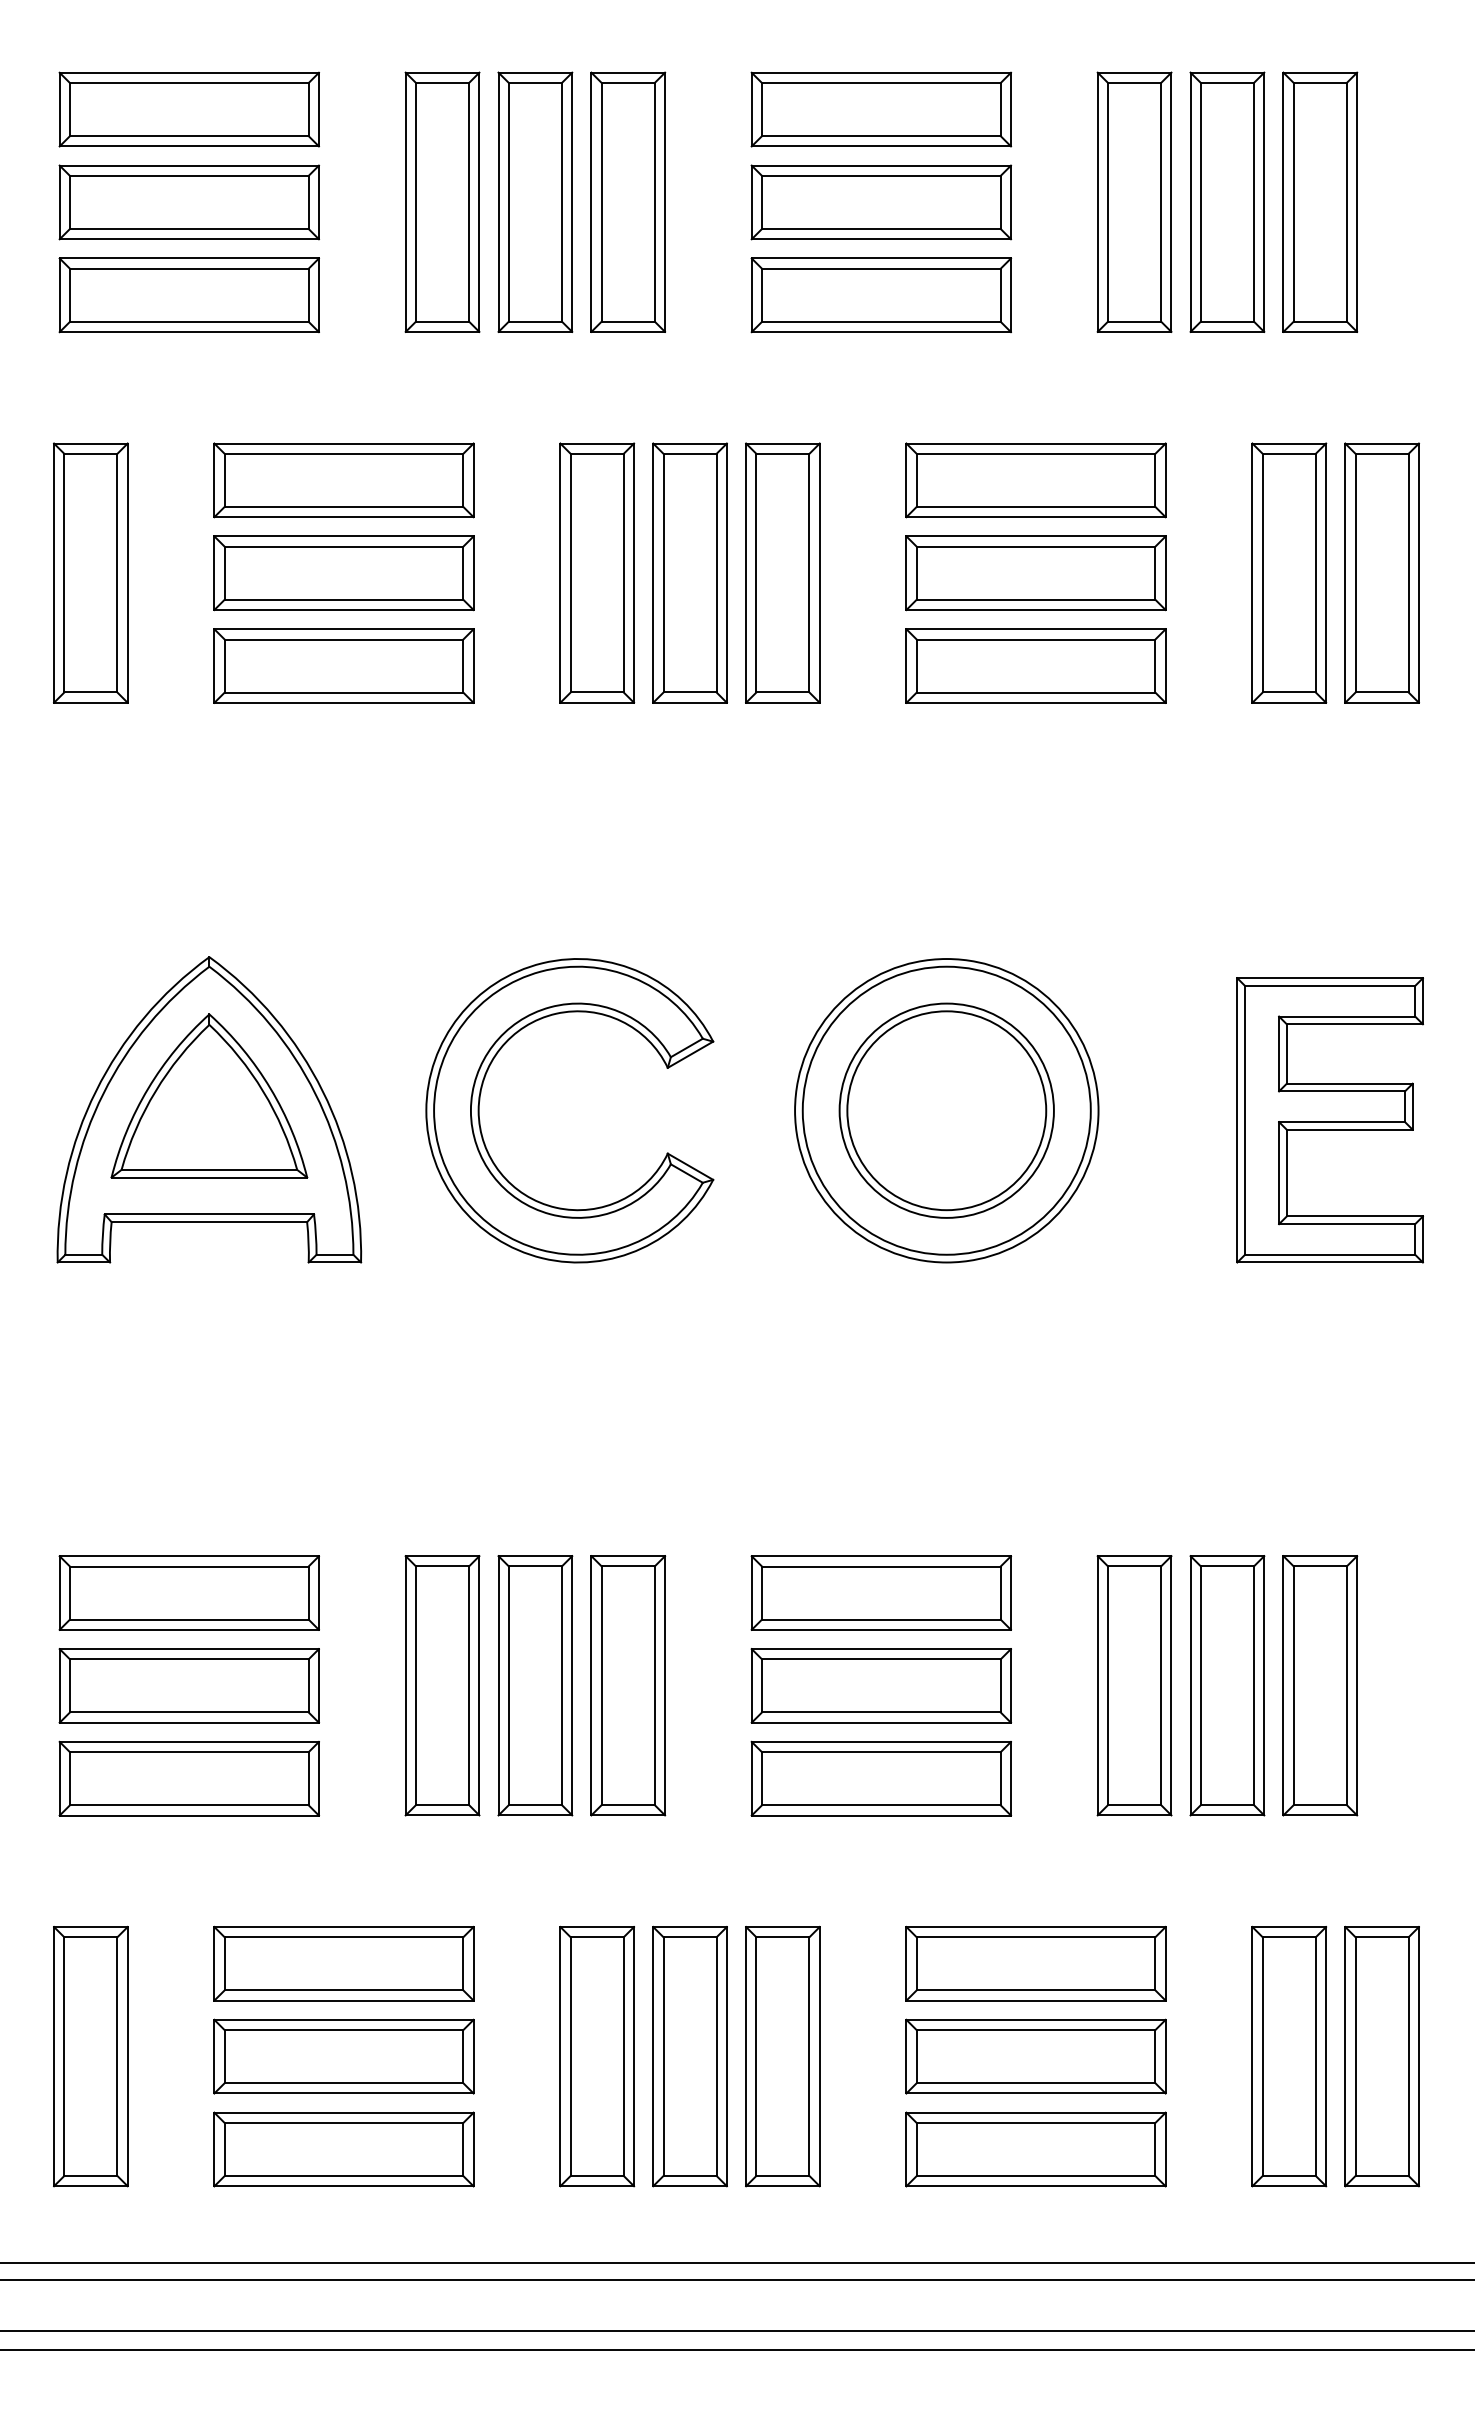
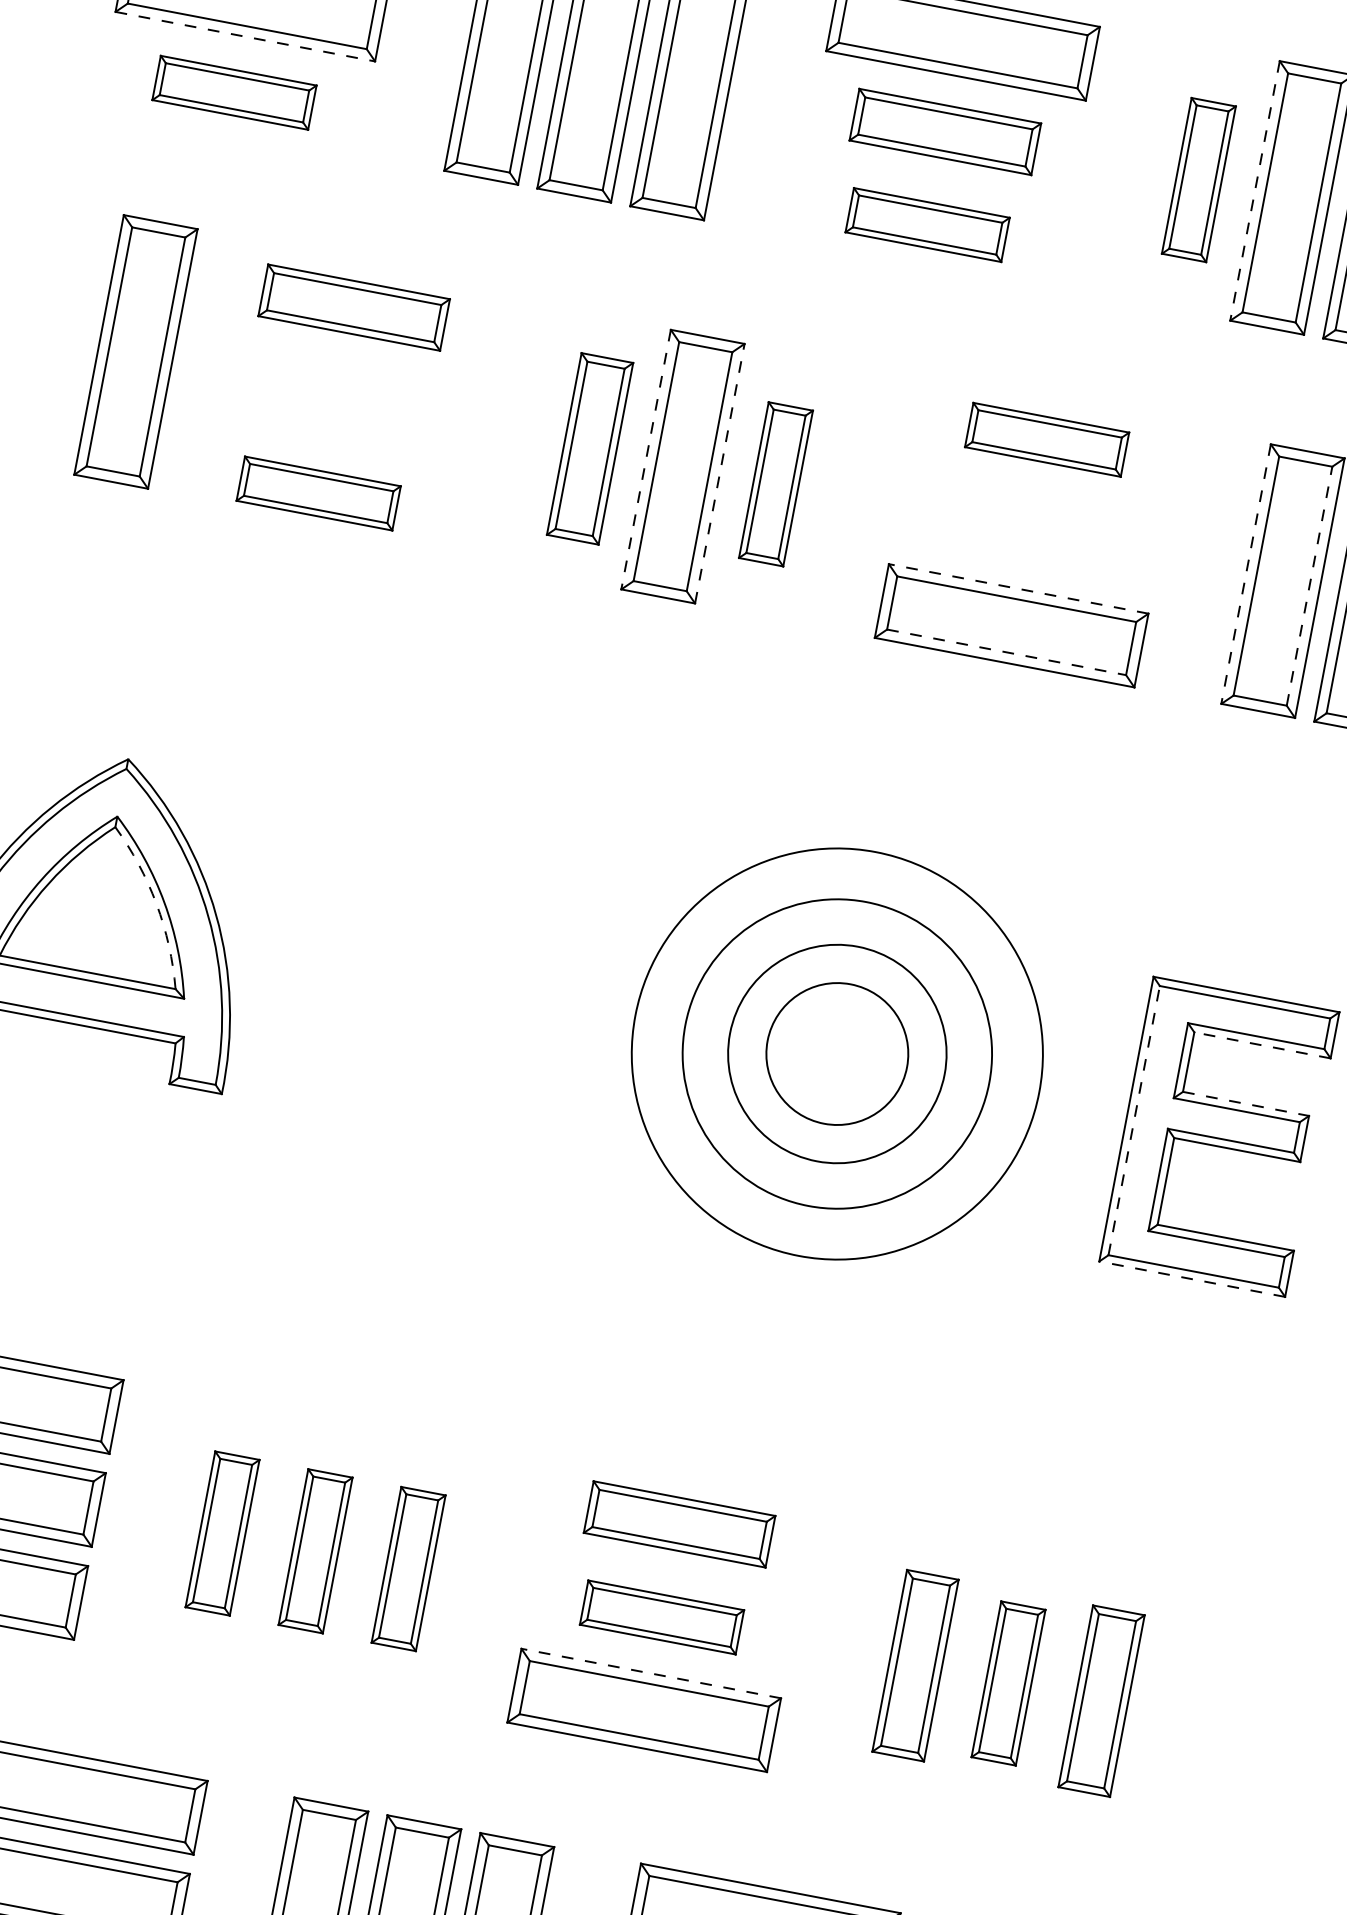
part: (1134, 201) -> (1198, 179), size x0.6
part: (881, 202) -> (945, 132), size x0.7
line: (1190, 202) -> (1254, 191), solid -> dashed
line: (189, 239) -> (245, 36), solid -> dashed
part: (188, 295) -> (233, 92), size x0.6
part: (881, 295) -> (927, 225), size x0.6
part: (343, 480) -> (353, 307), size x0.7
part: (1035, 480) -> (1046, 439), size x0.6
part: (90, 572) -> (135, 351), moved
part: (597, 572) -> (590, 448), size x0.7
part: (782, 572) -> (775, 483), size x0.6
line: (1315, 572) -> (1309, 585), solid -> dashed
part: (343, 573) -> (335, 400), removed
line: (653, 573) -> (646, 460), solid -> dashed
line: (726, 573) -> (719, 473), solid -> dashed
part: (1035, 573) -> (1028, 532), removed
line: (1252, 573) -> (1246, 574), solid -> dashed
line: (1036, 629) -> (1019, 589), solid -> dashed
part: (343, 665) -> (318, 492), size x0.6
line: (1036, 692) -> (1007, 652), solid -> dashed
line: (1354, 1024) -> (1262, 1045), solid -> dashed
line: (1349, 1083) -> (1245, 1103), solid -> dashed
arc: (263, 1091) -> (156, 904), solid -> dashed
part: (480, 1100) -> (372, 954), removed
circle: (946, 1110) -> (837, 1053), size x0.7
circle: (946, 1110) -> (837, 1053), size x1.4
line: (1245, 1119) -> (1134, 1119), solid -> dashed
line: (1330, 1262) -> (1192, 1279), solid -> dashed
part: (880, 1592) -> (678, 1523), size x0.7
part: (442, 1685) -> (222, 1533), size x0.6
part: (535, 1685) -> (315, 1550), size x0.6
part: (628, 1685) -> (408, 1568), size x0.6
part: (881, 1685) -> (662, 1617), size x0.6
part: (1134, 1685) -> (915, 1665), size x0.7
part: (1227, 1685) -> (1008, 1683), size x0.6
part: (1320, 1685) -> (1101, 1700), size x0.7
line: (881, 1741) -> (651, 1673), solid -> dashed

